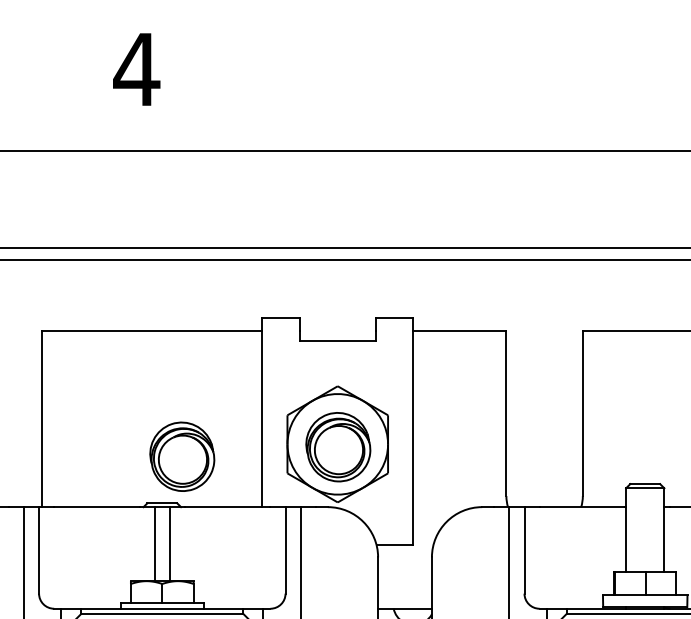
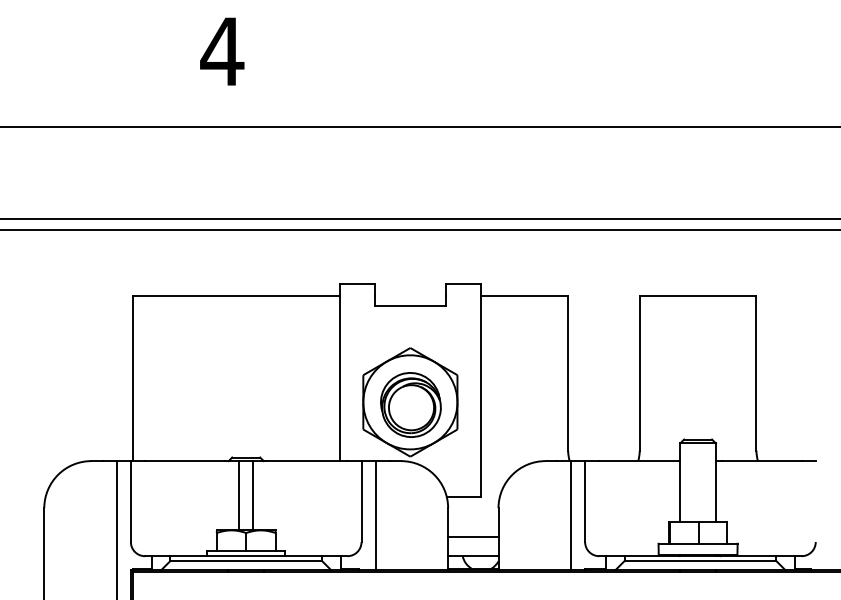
part: (181, 456) -> (264, 413), removed
line: (405, 588) -> (473, 537), added

